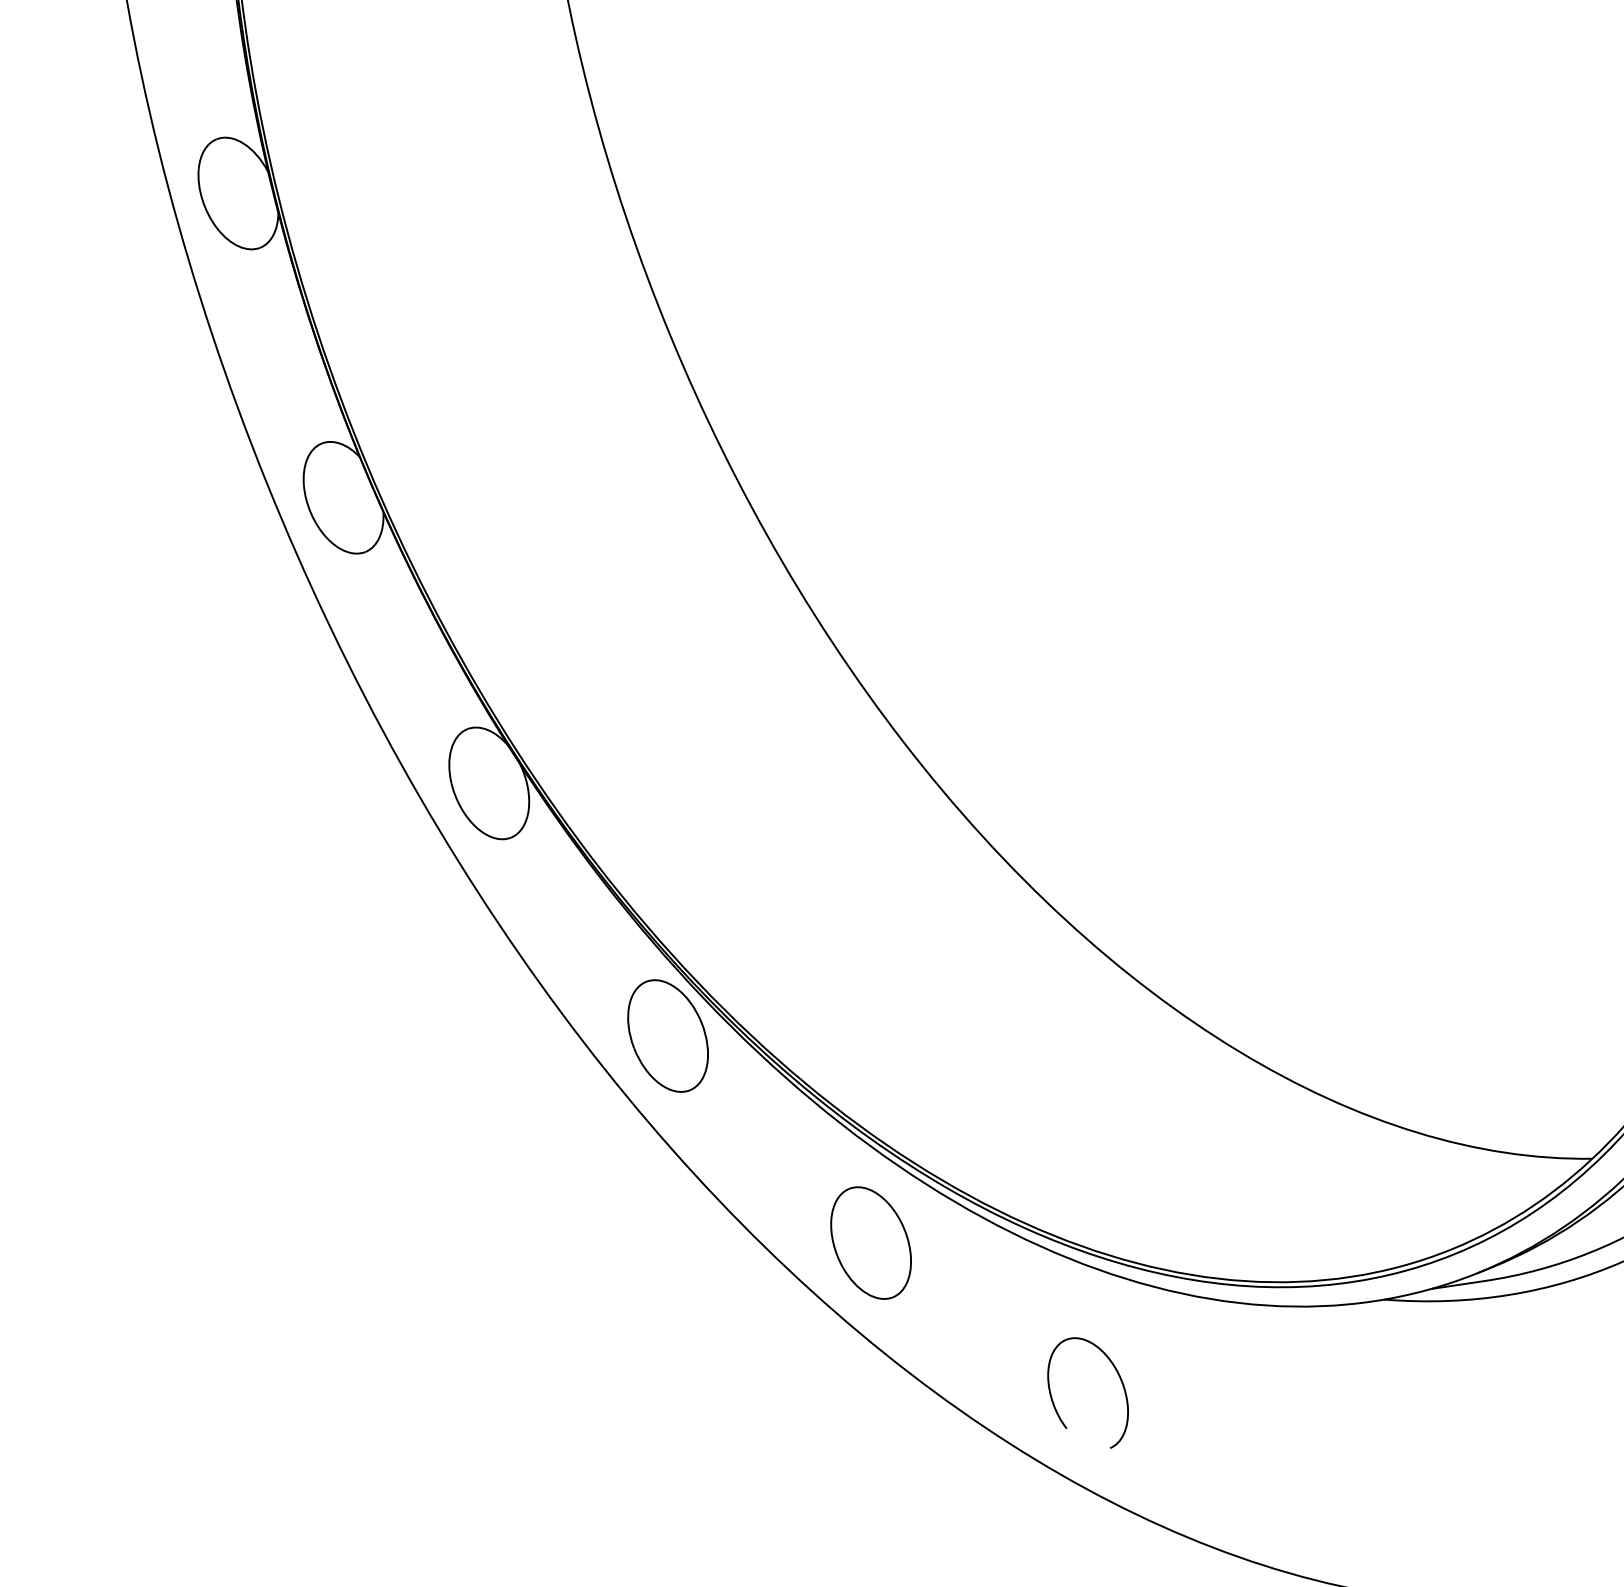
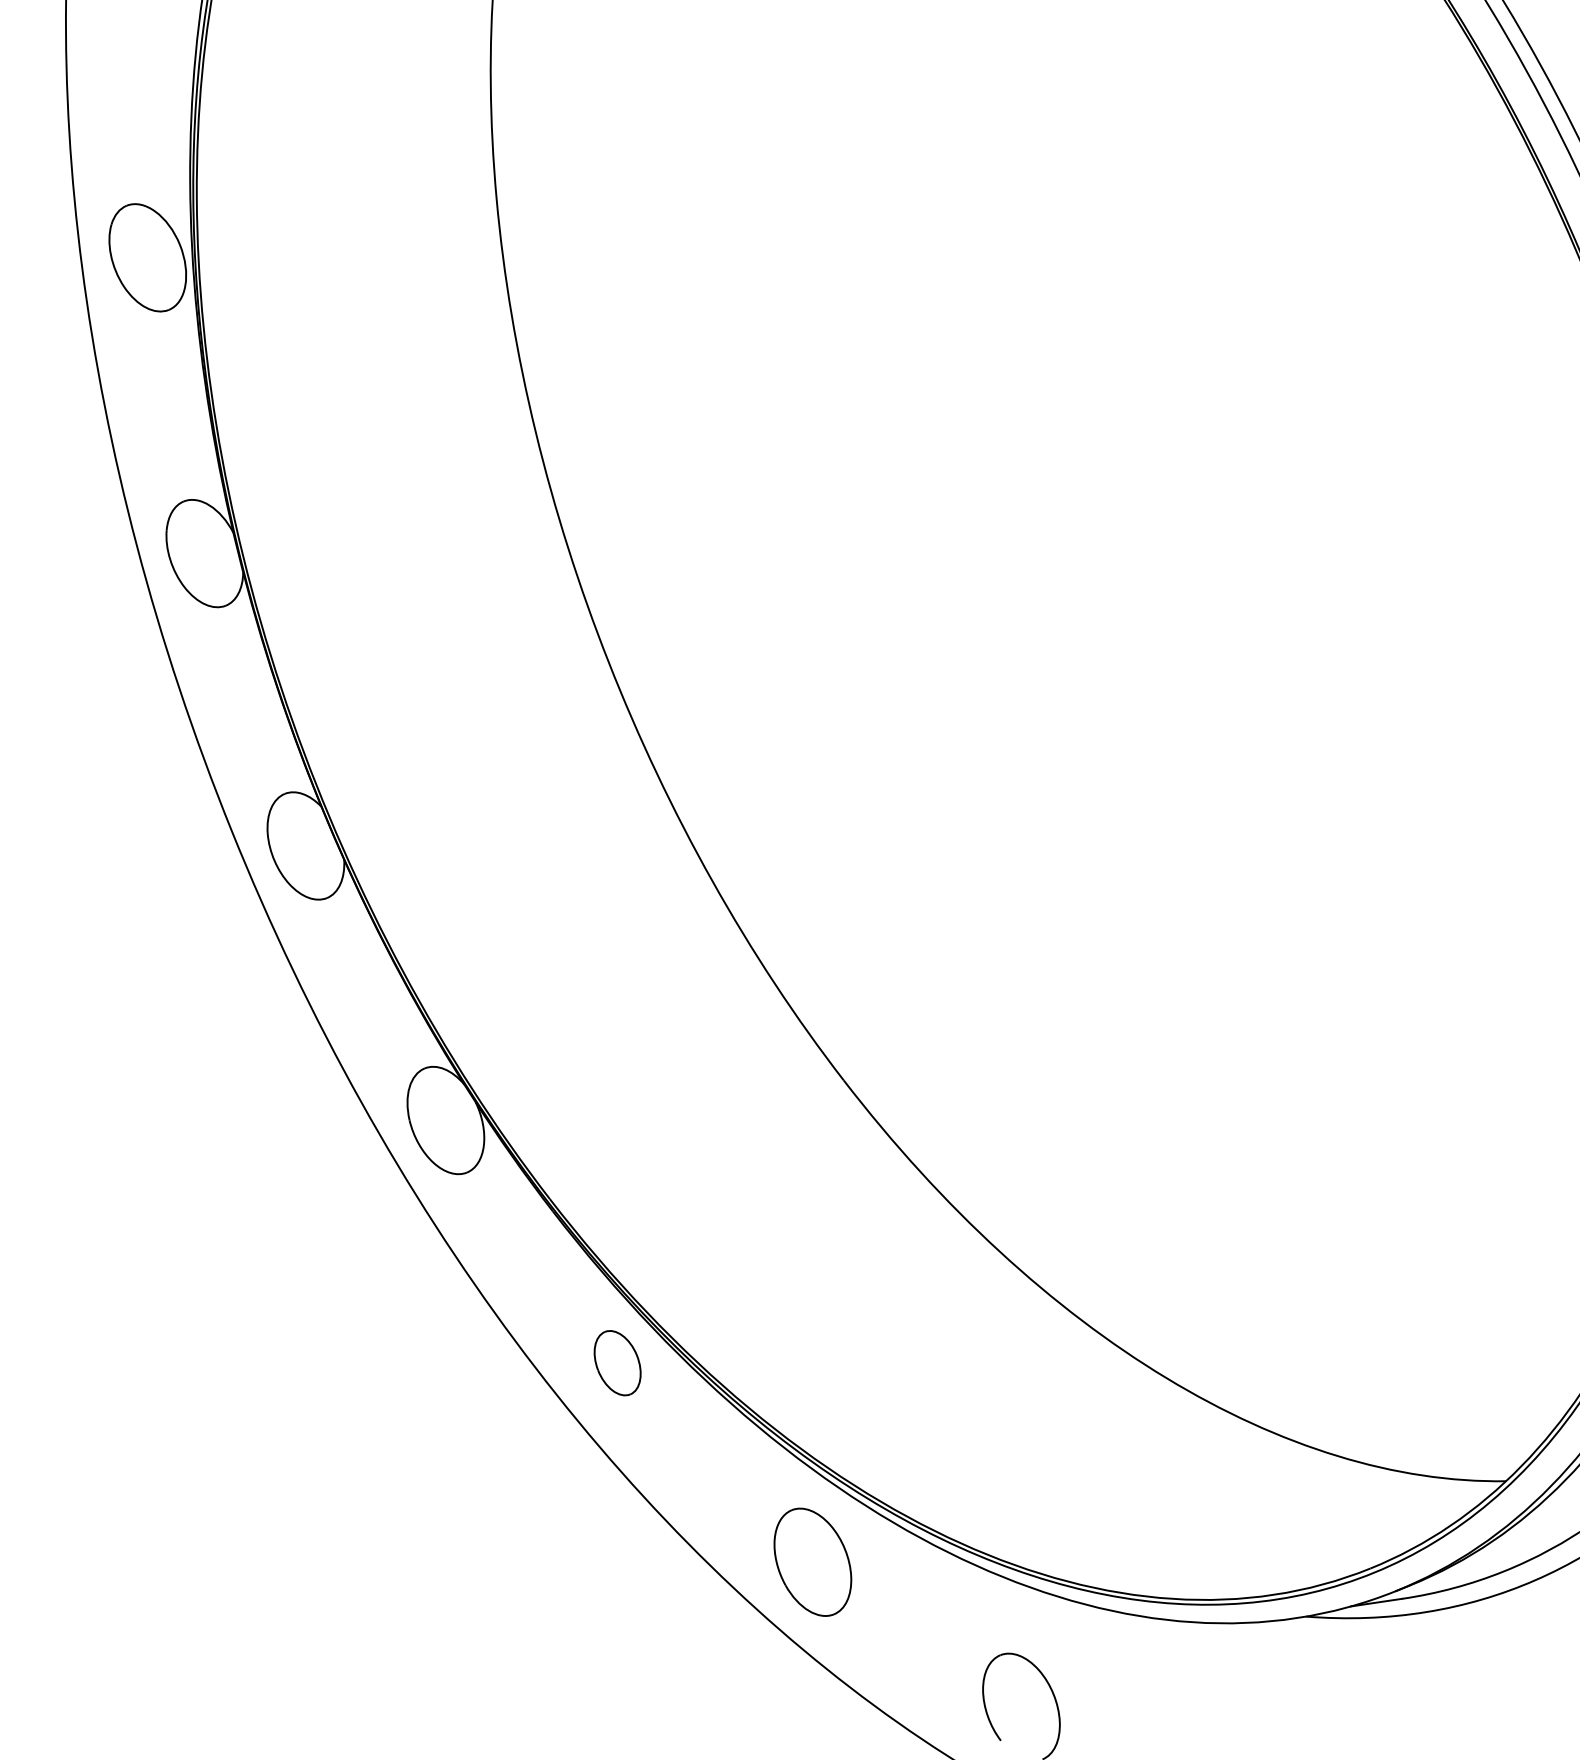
part: (667, 1035) -> (617, 1362), size x0.6

